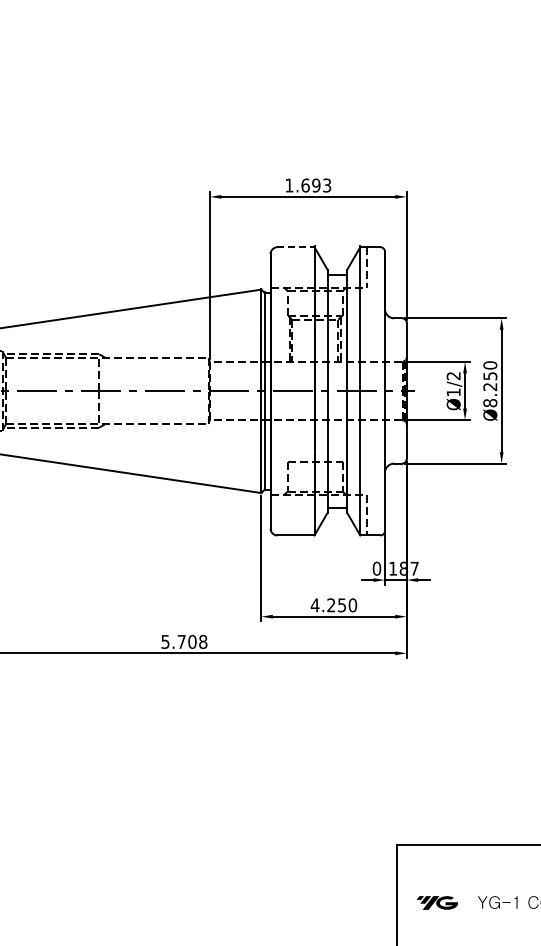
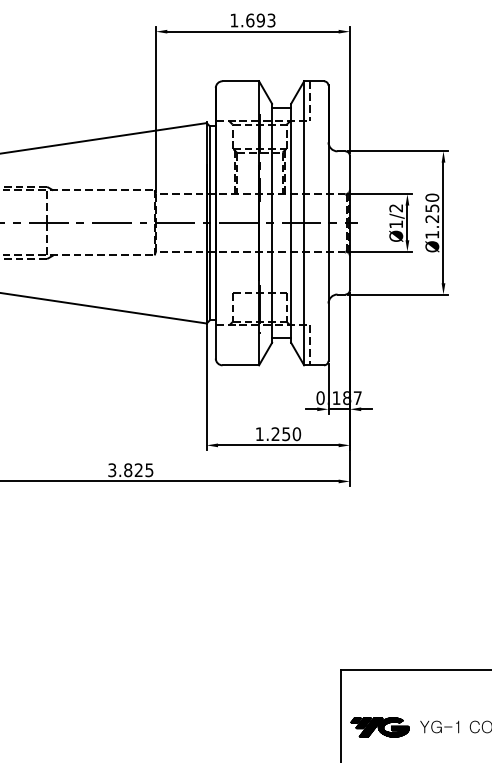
line: (295, 247) -> (240, 81), dashed -> solid
text: (490, 403) -> (432, 235), Ø8.250 -> Ø1.250
text: (314, 605) -> (259, 434), 4.250 -> 1.250
text: (184, 641) -> (130, 469), 5.708 -> 3.825
part: (437, 902) -> (380, 727), size x1.43

